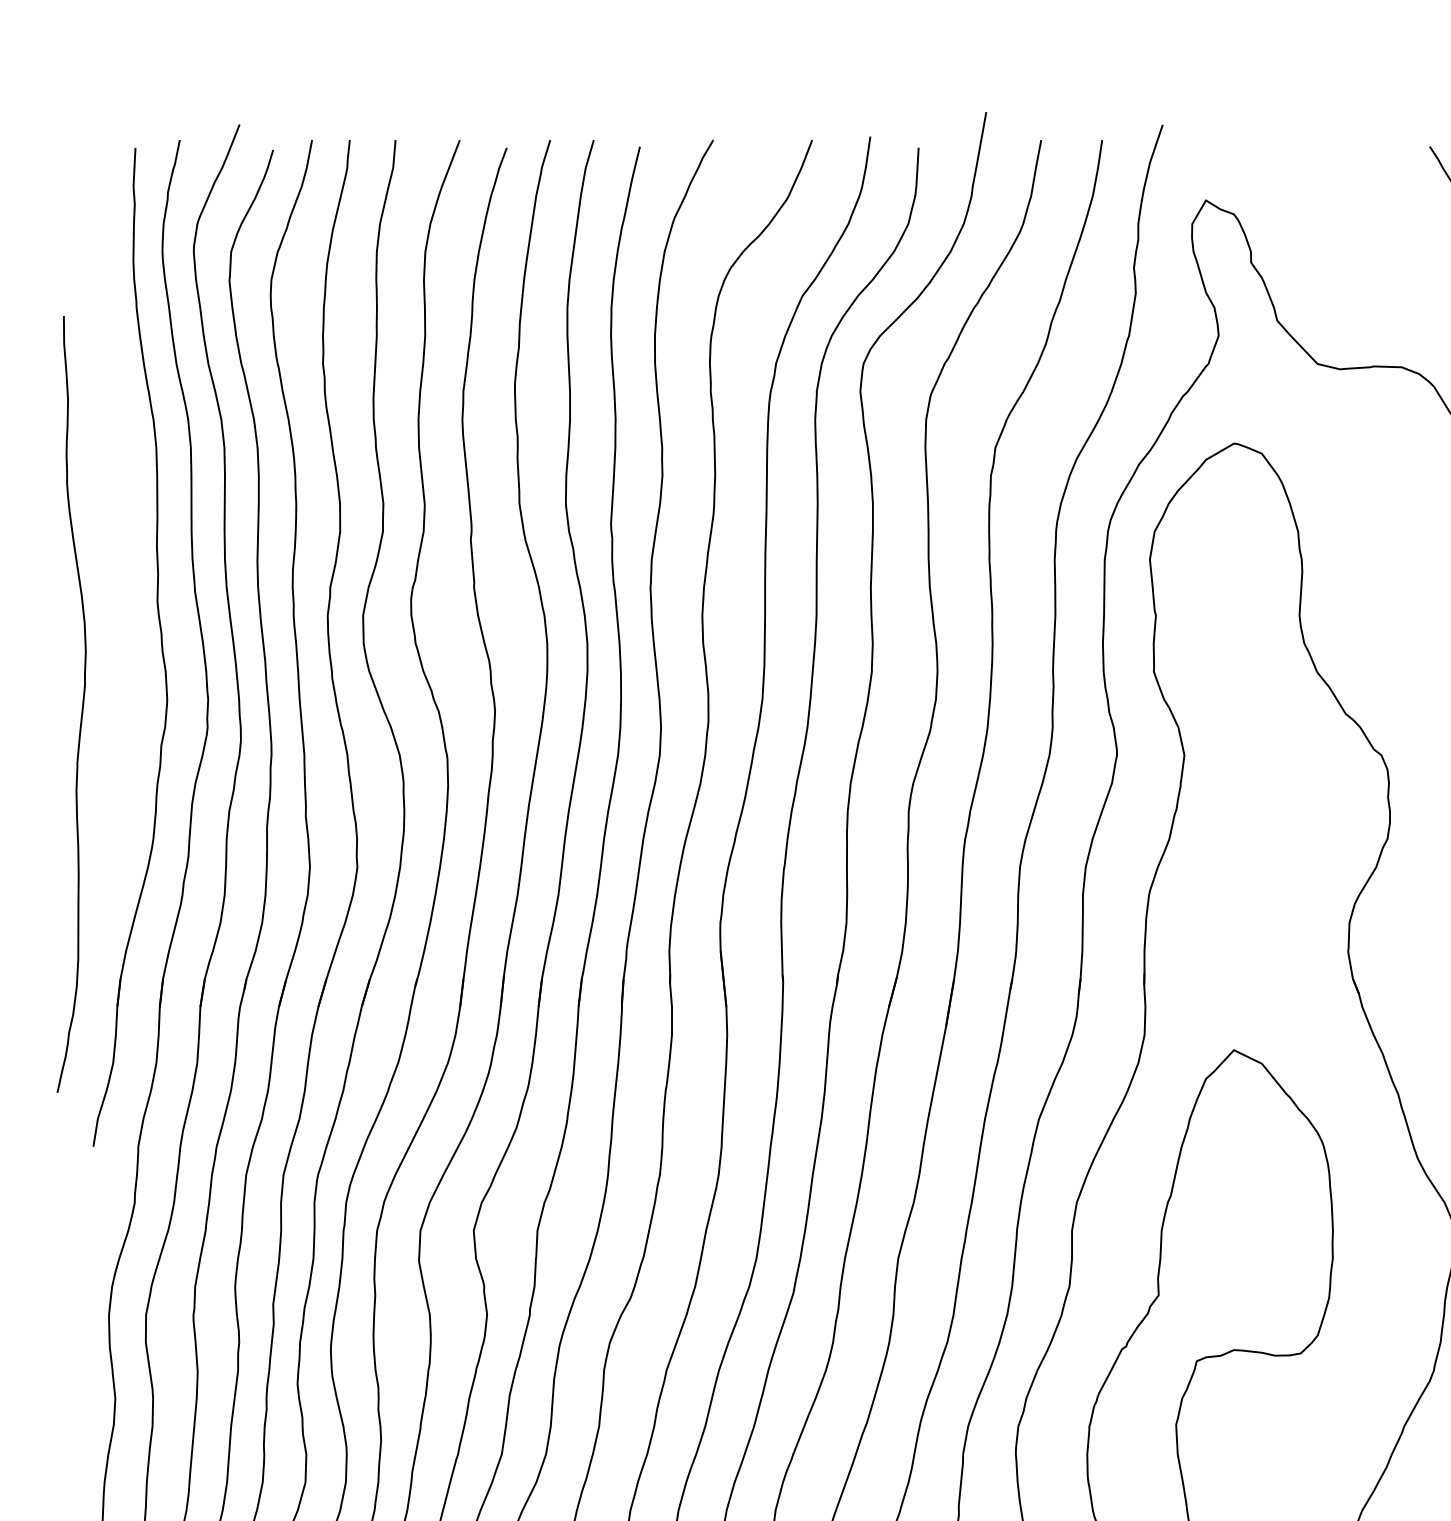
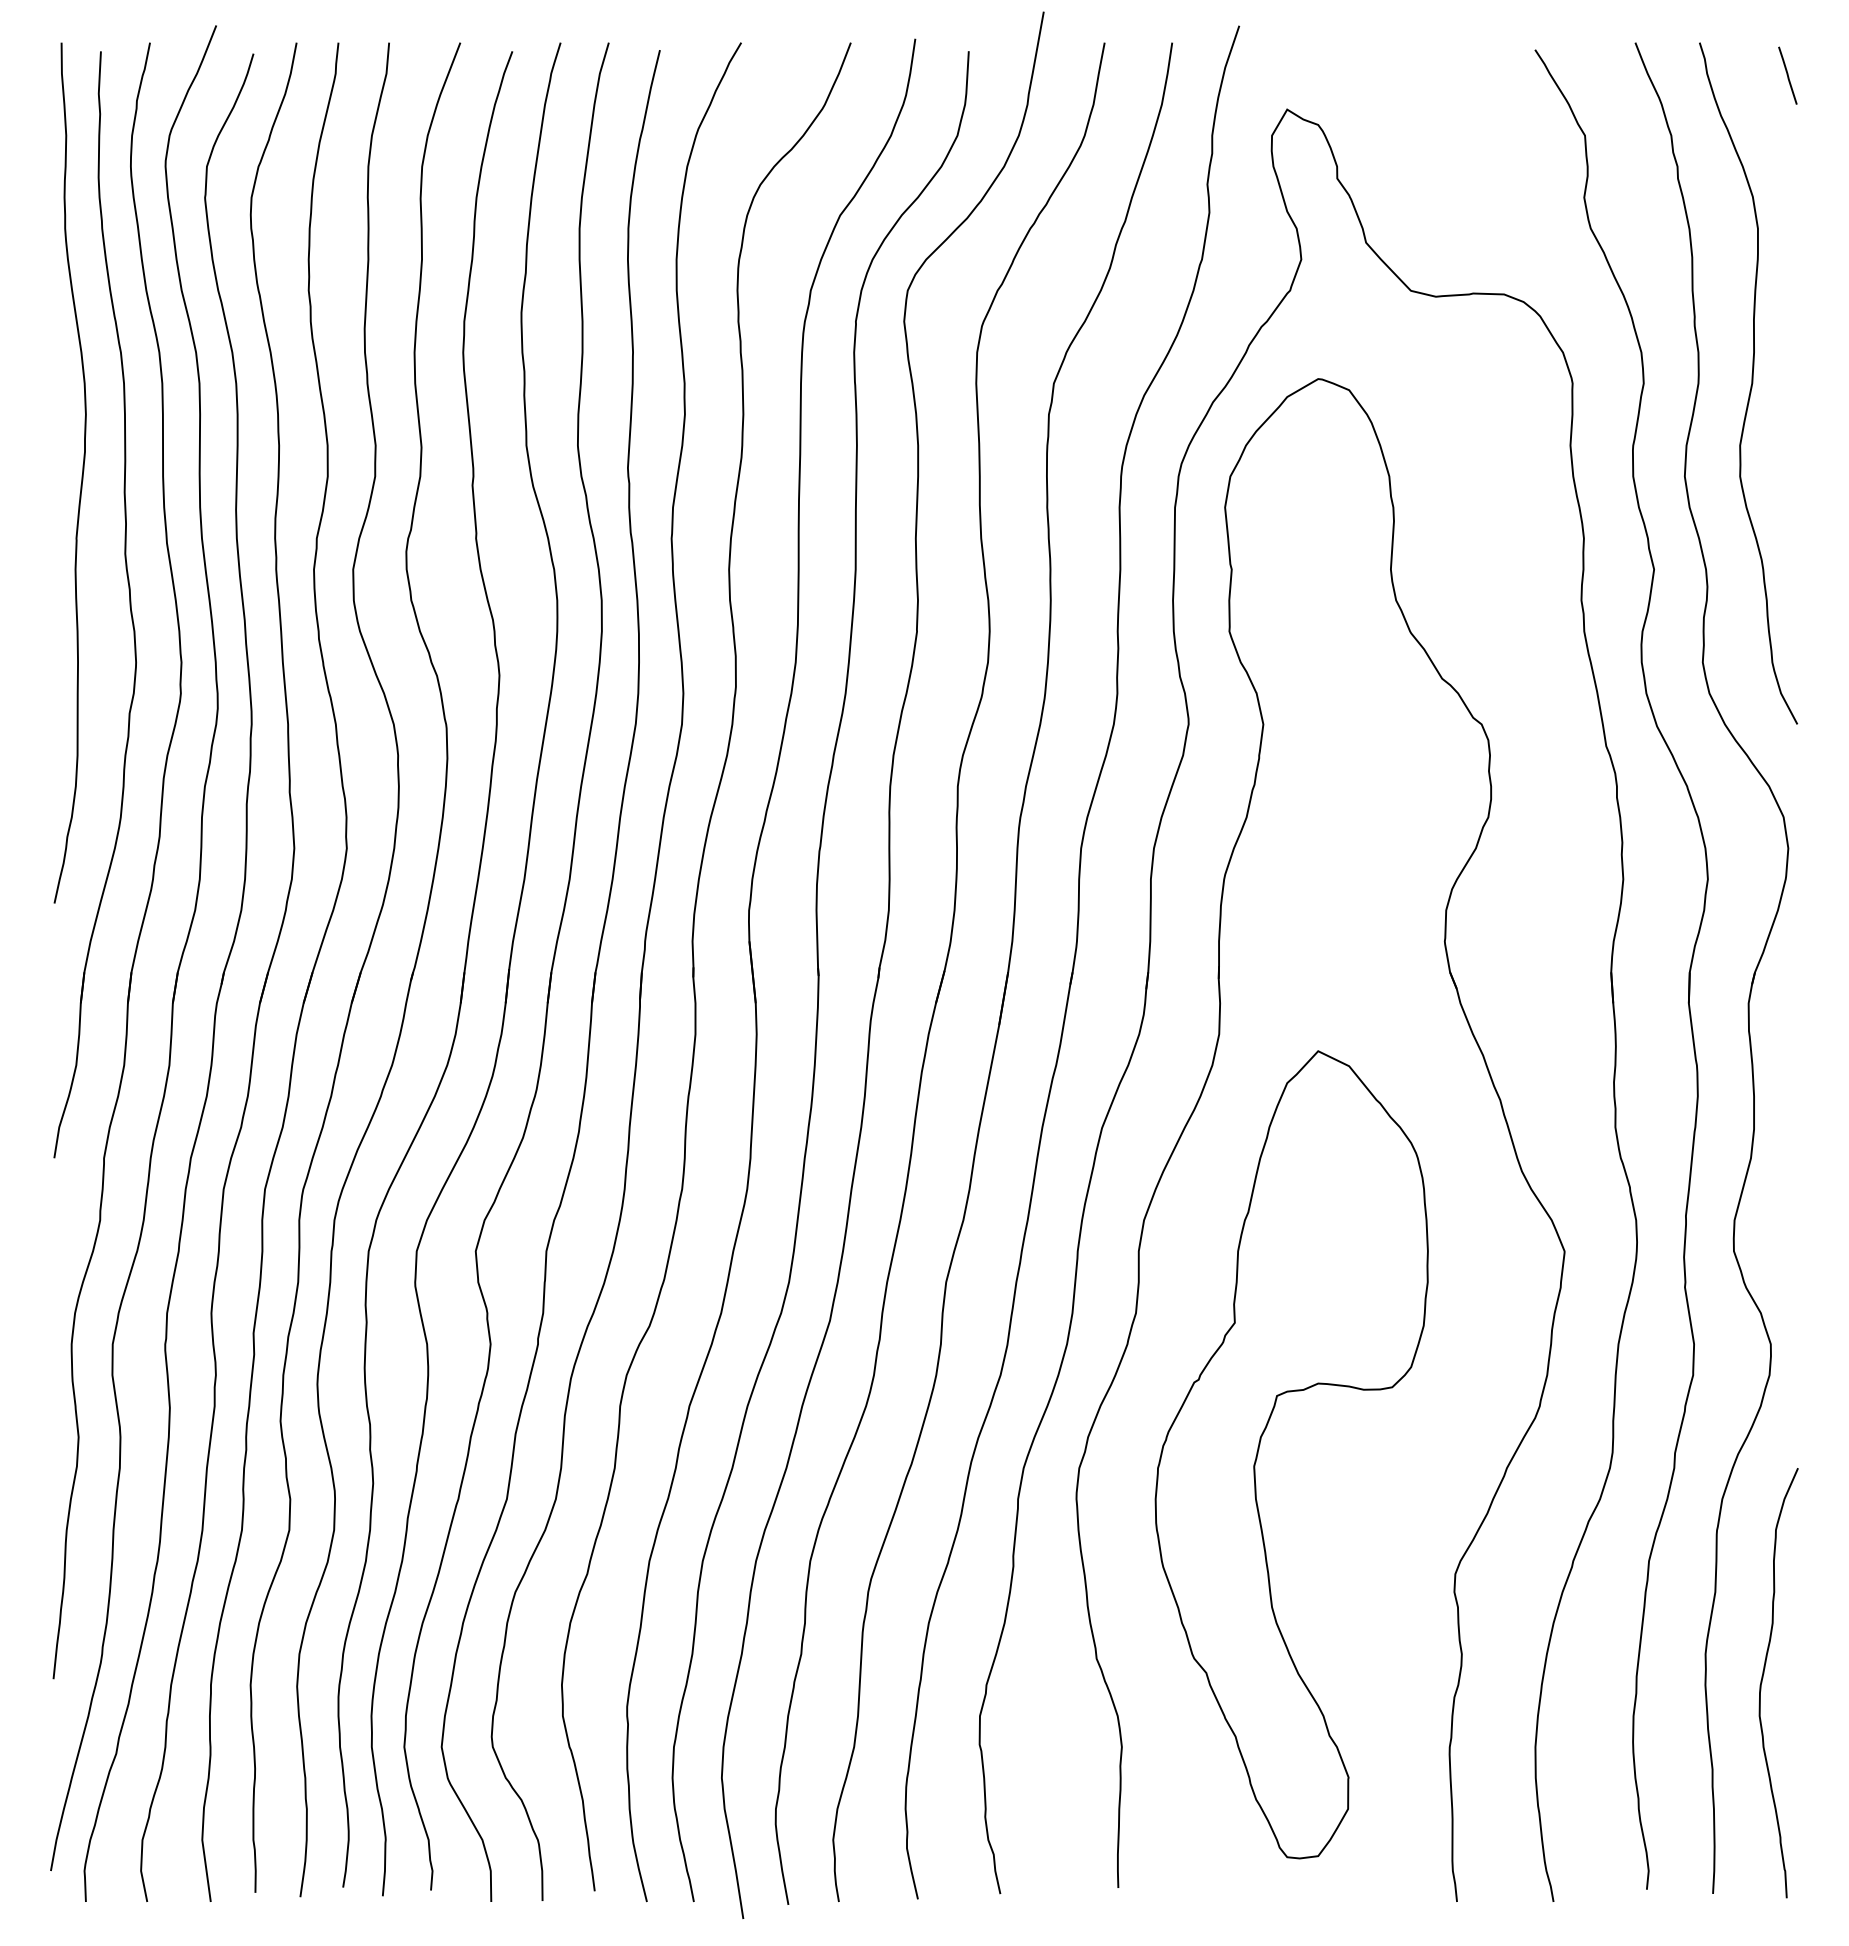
curve: (81, 706) -> (81, 475), moved

